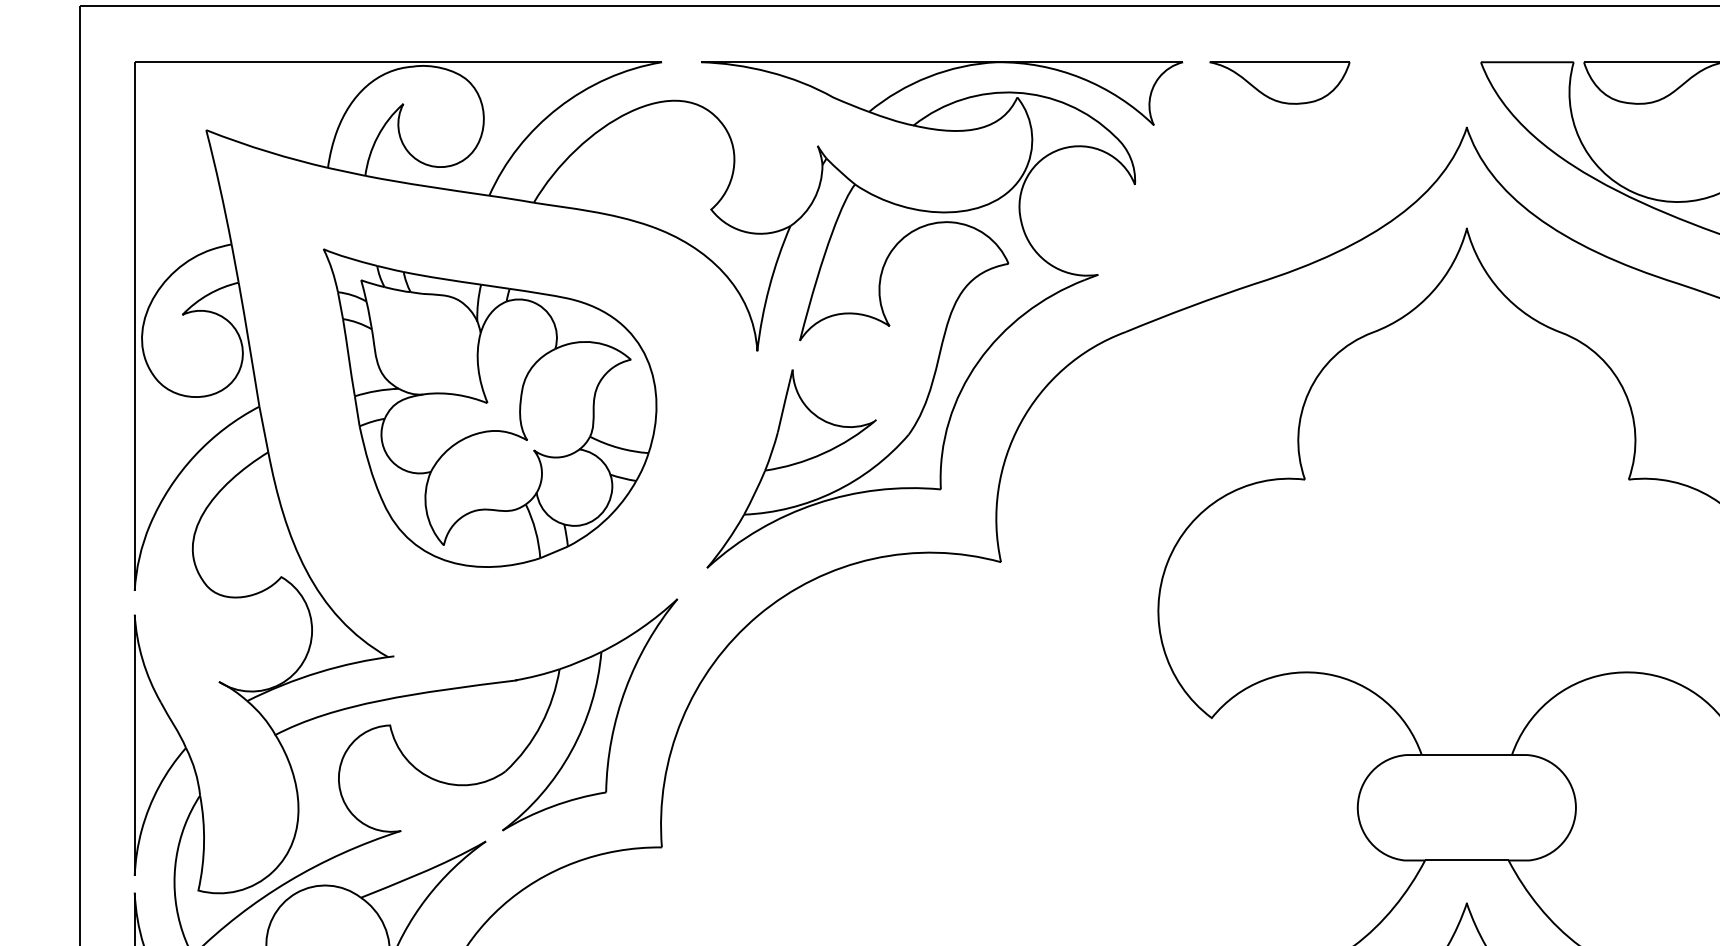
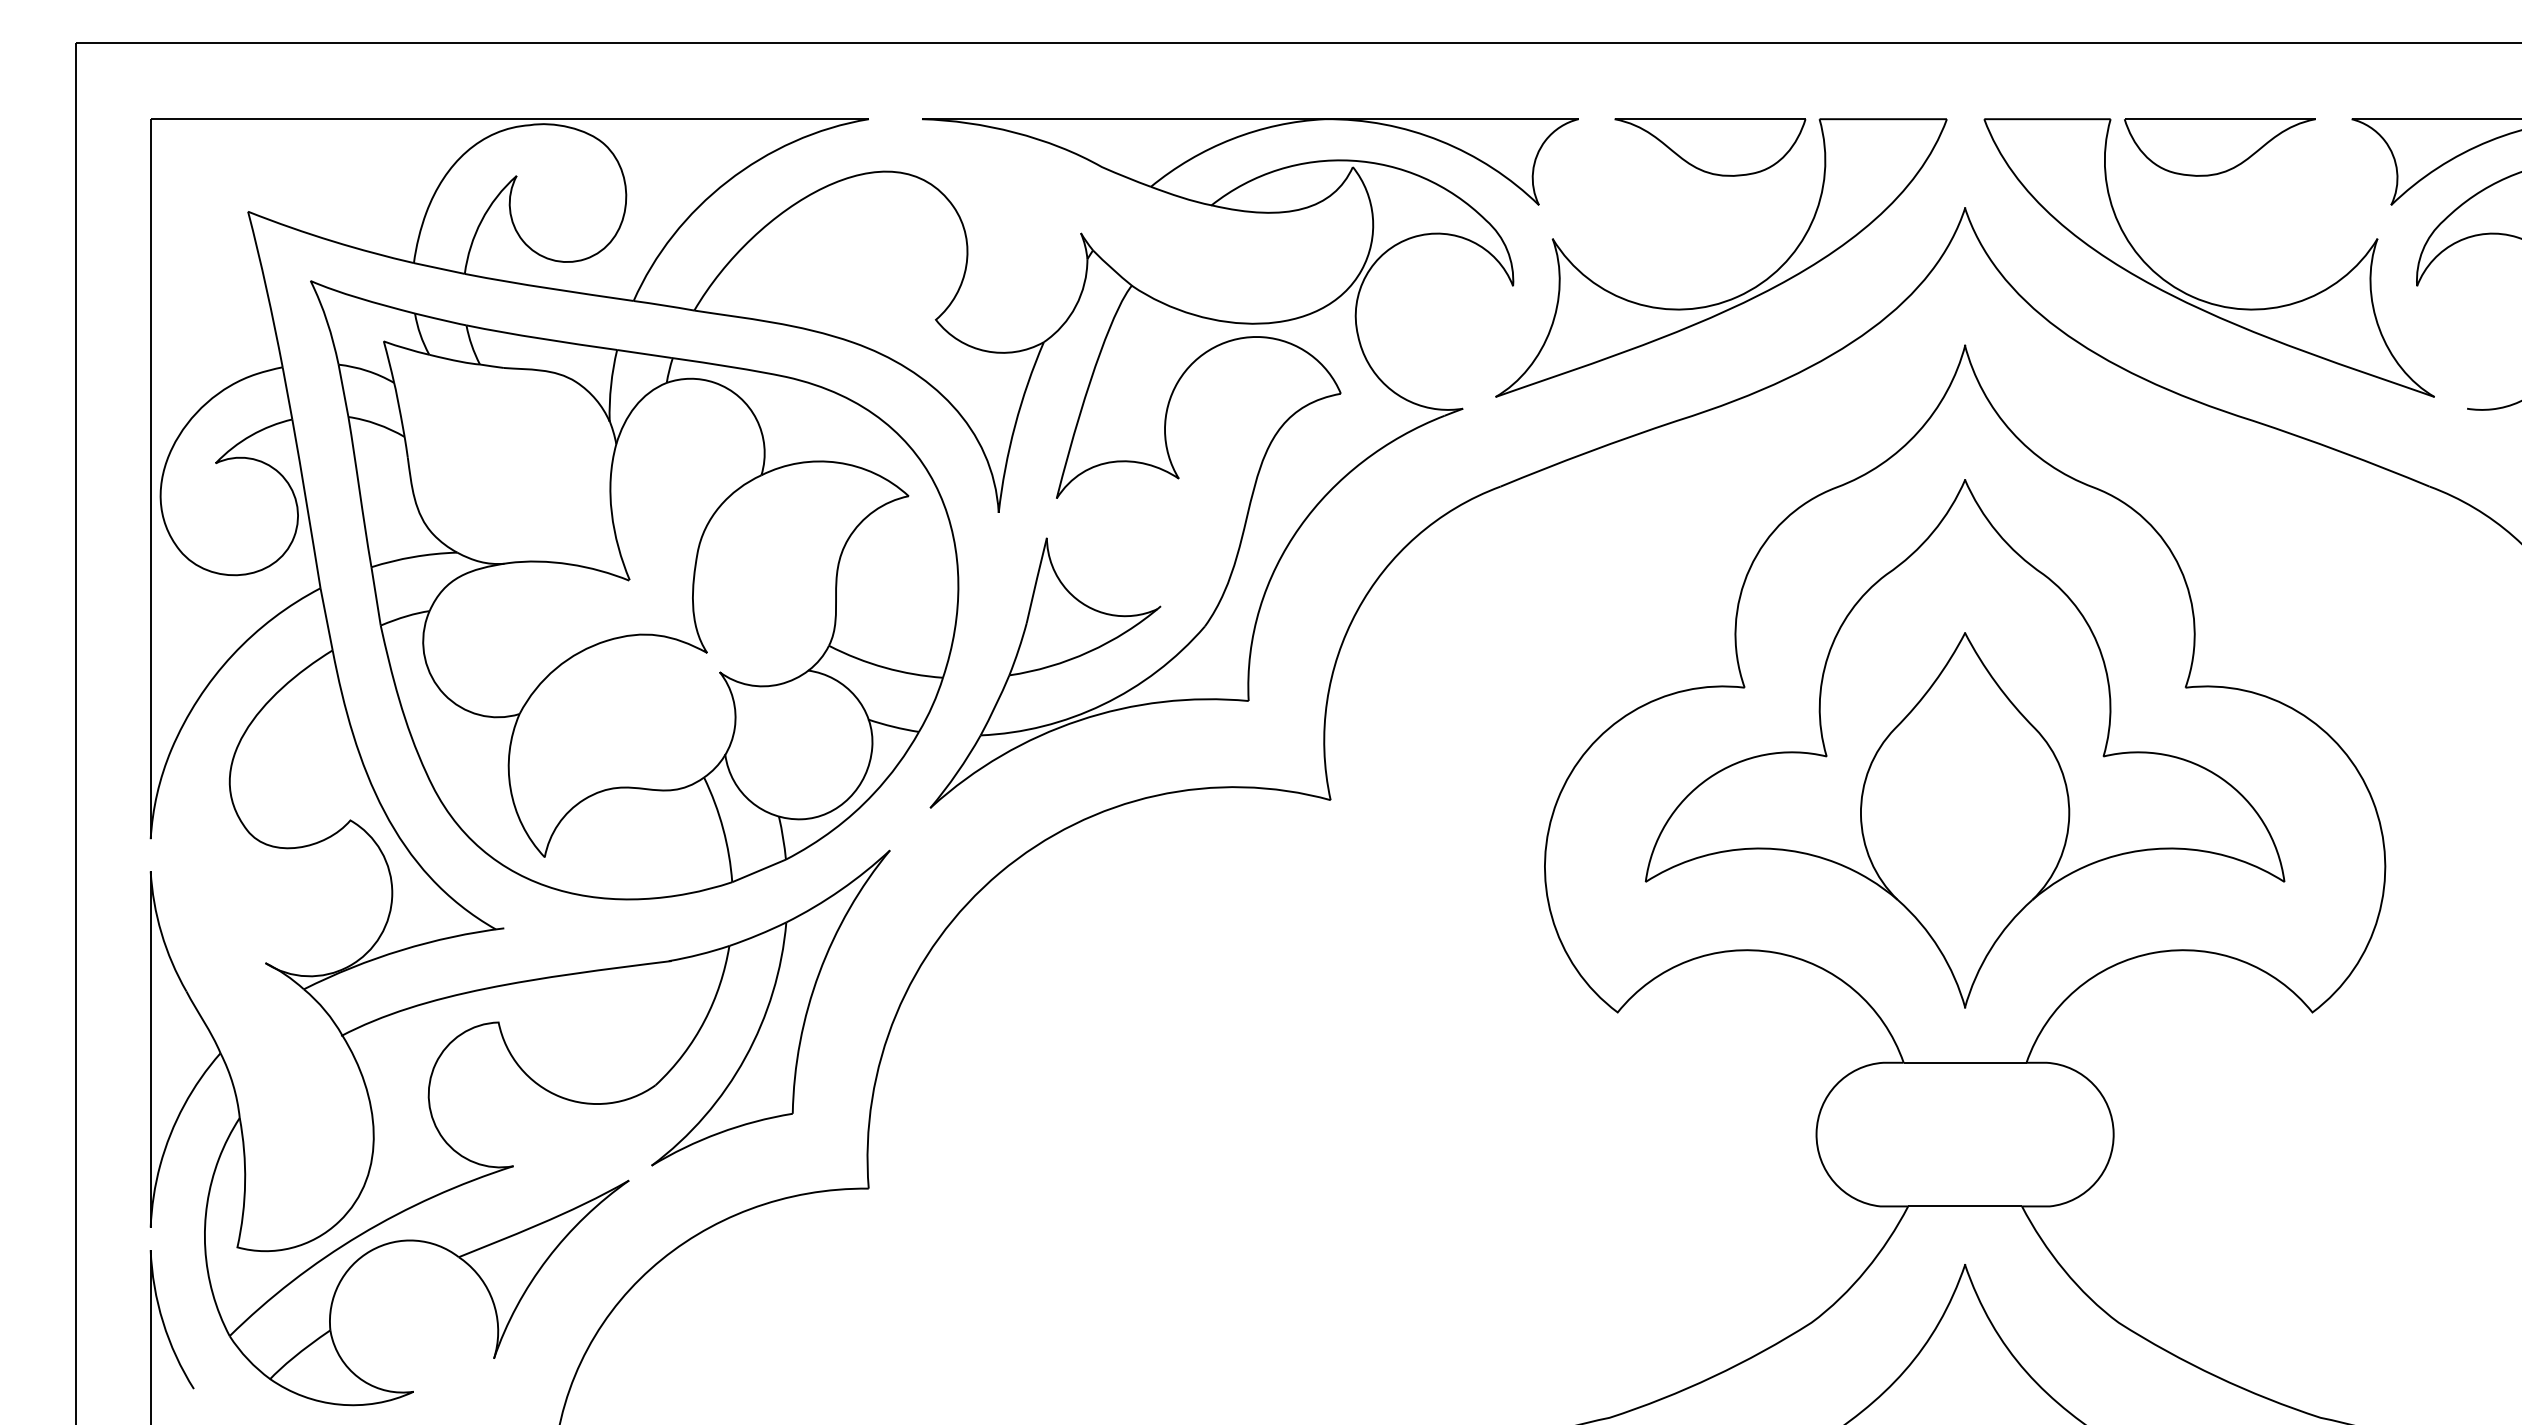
part: (1301, 190) -> (1739, 294), added
part: (489, 408) -> (634, 590), size x1.43
part: (1466, 520) -> (1964, 743), added

